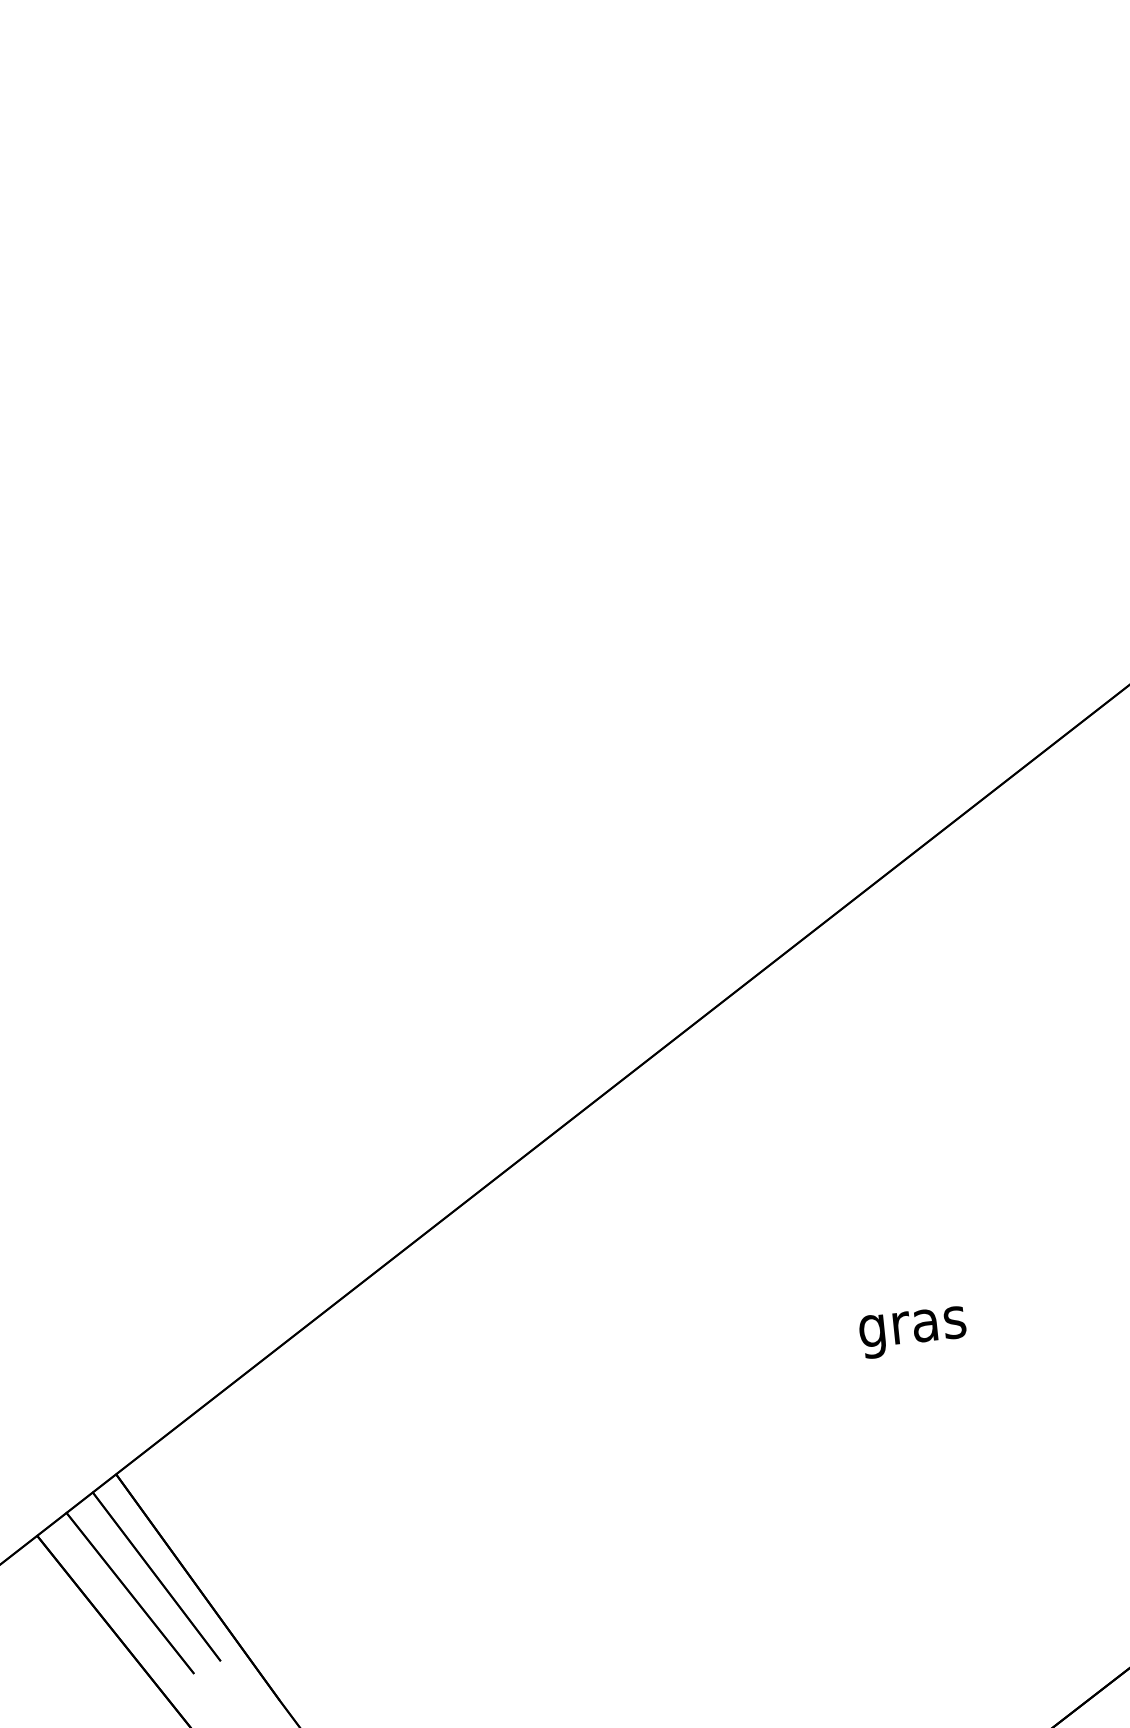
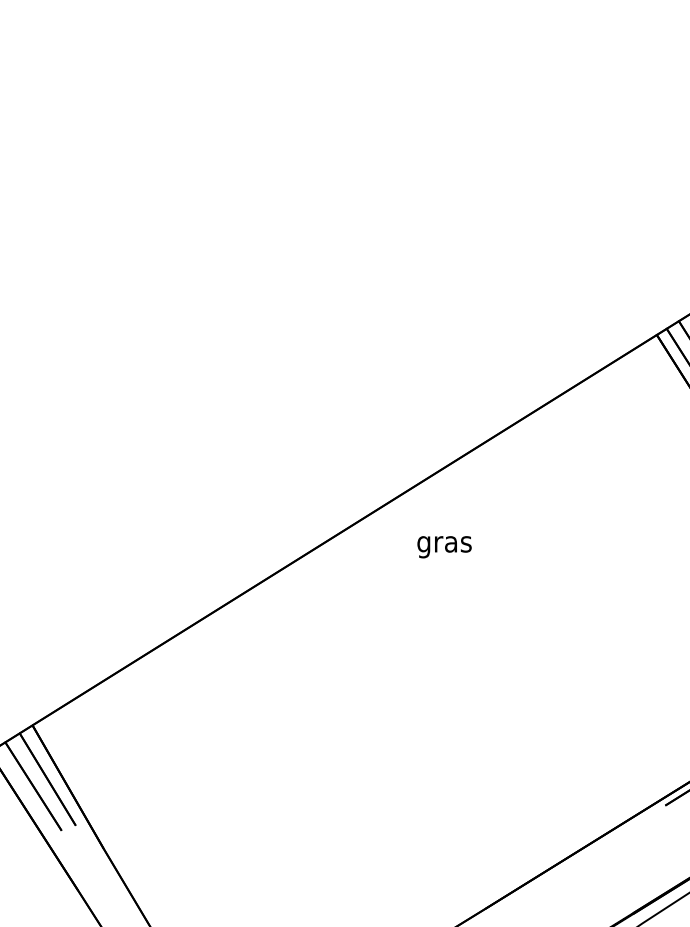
text: (913, 1333) -> (444, 547), moved

